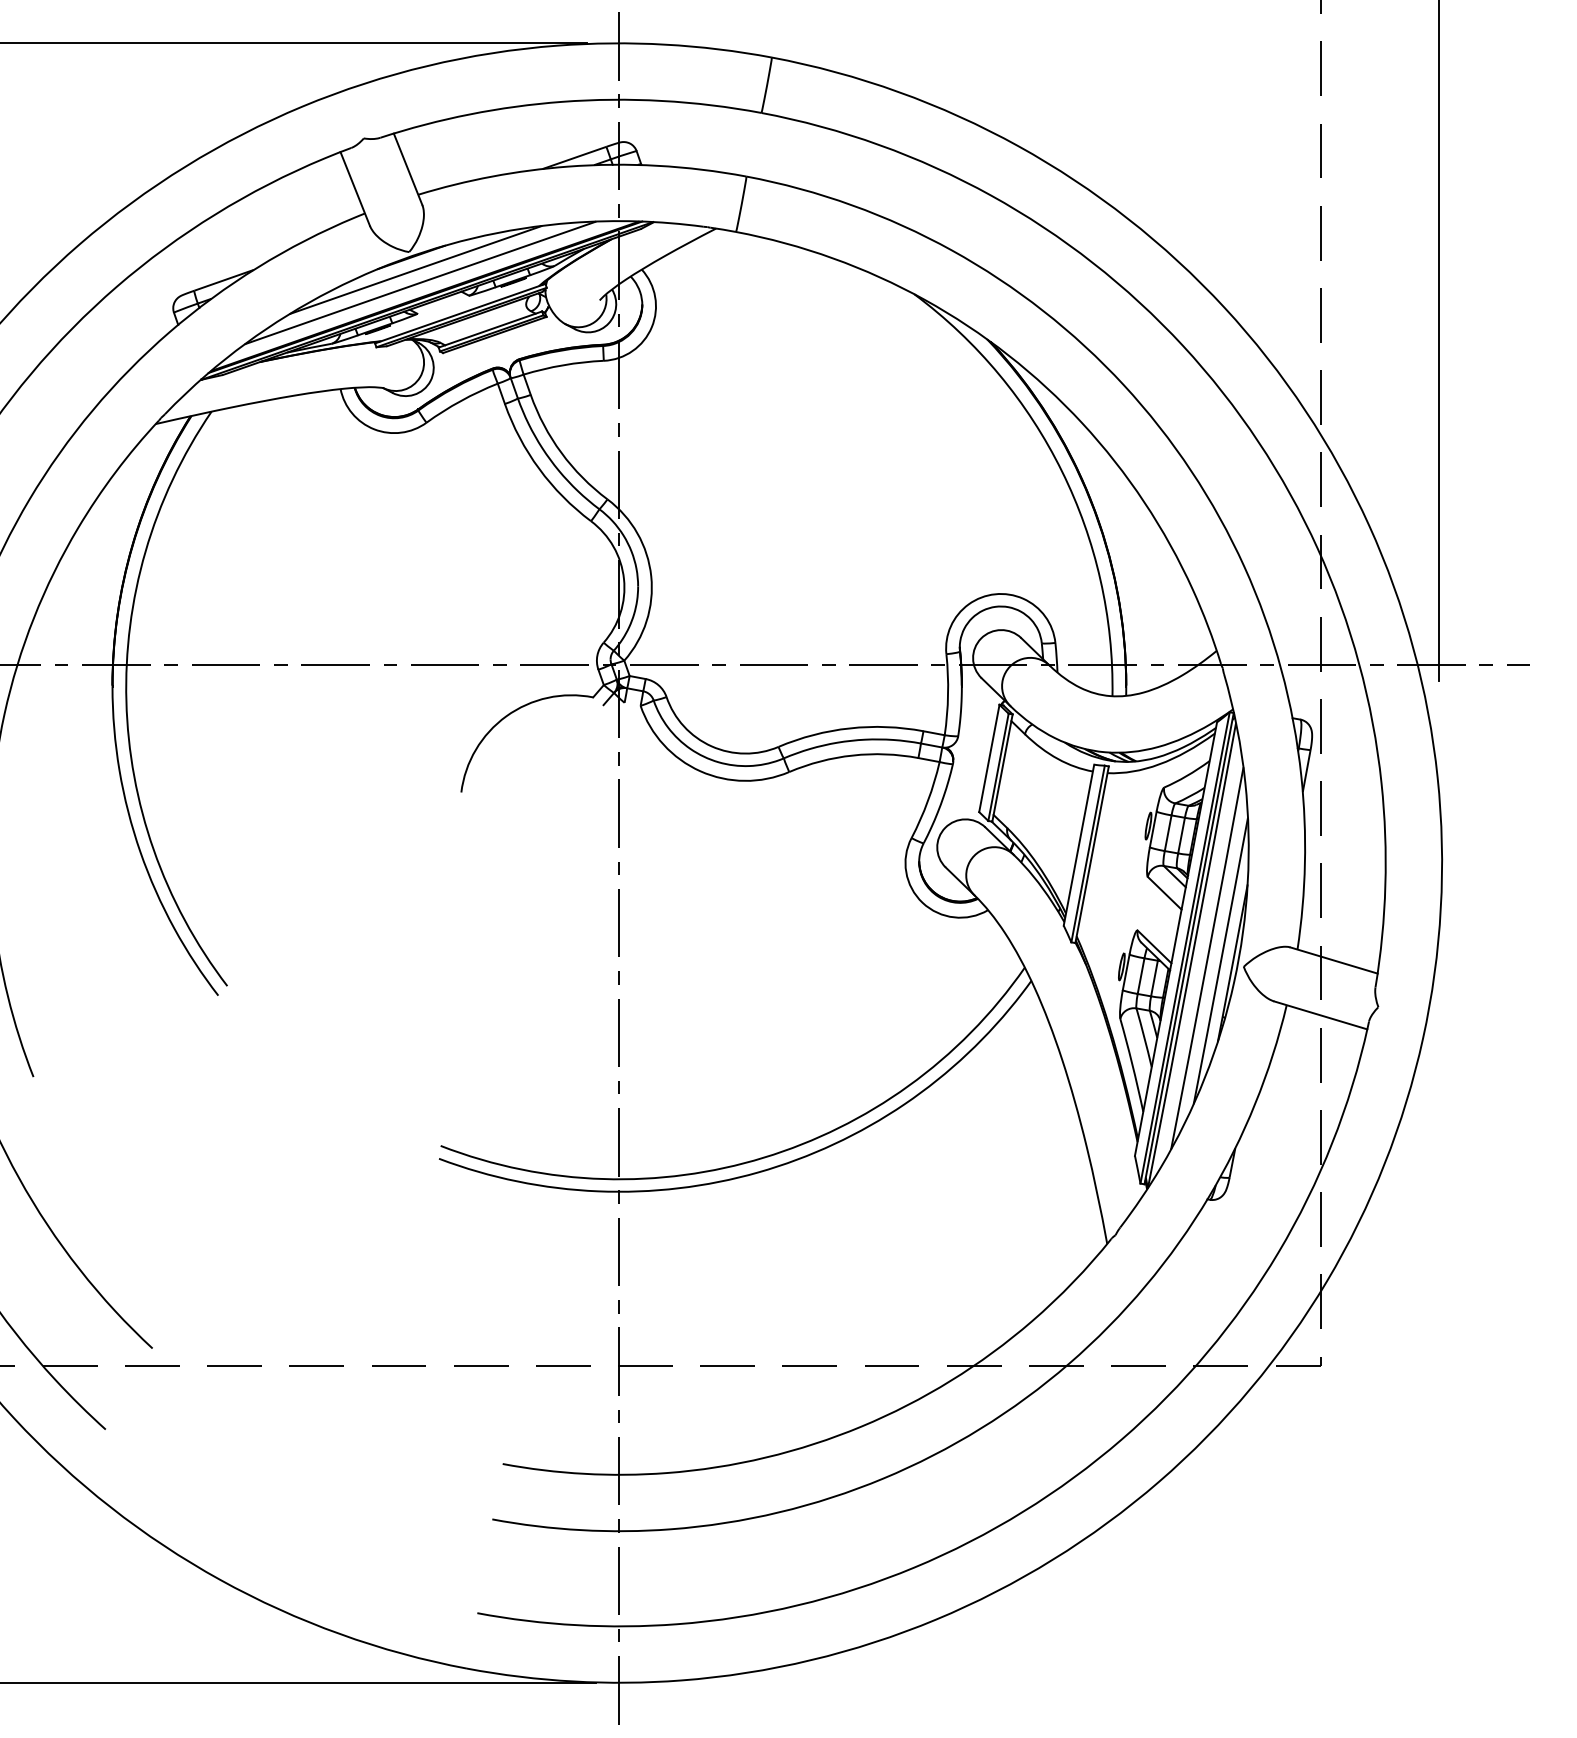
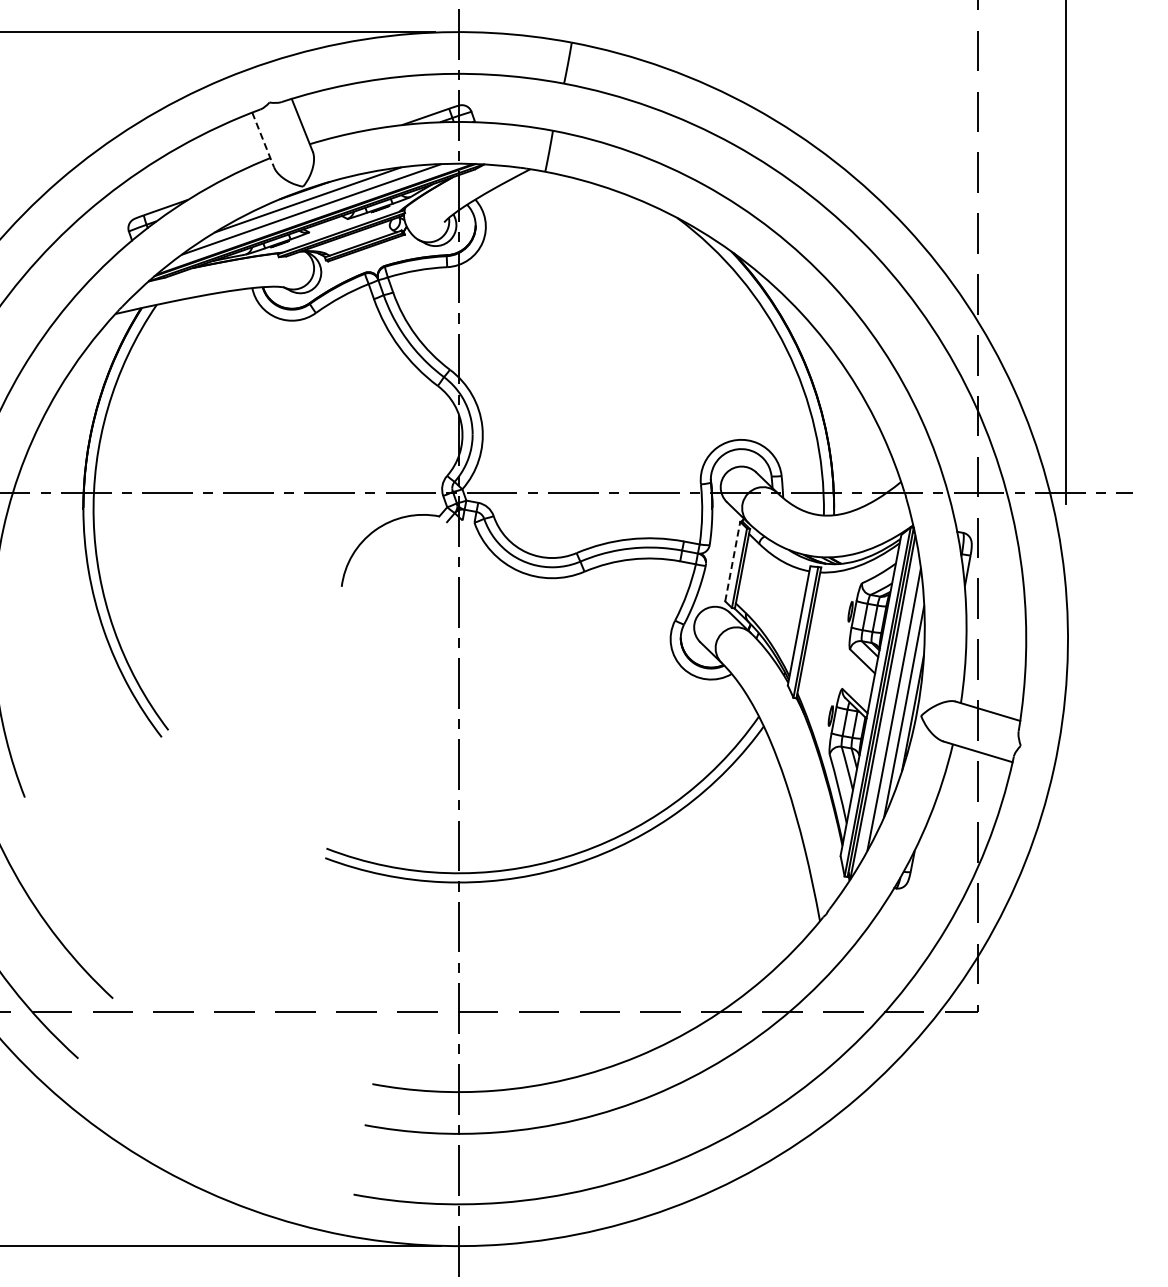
line: (355, 189) -> (263, 140), solid -> dashed
line: (989, 758) -> (732, 561), solid -> dashed

